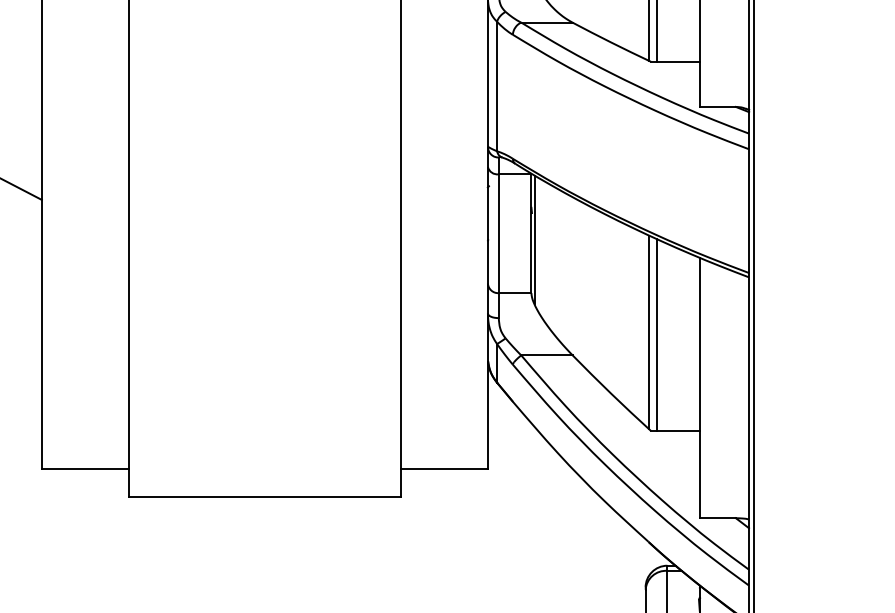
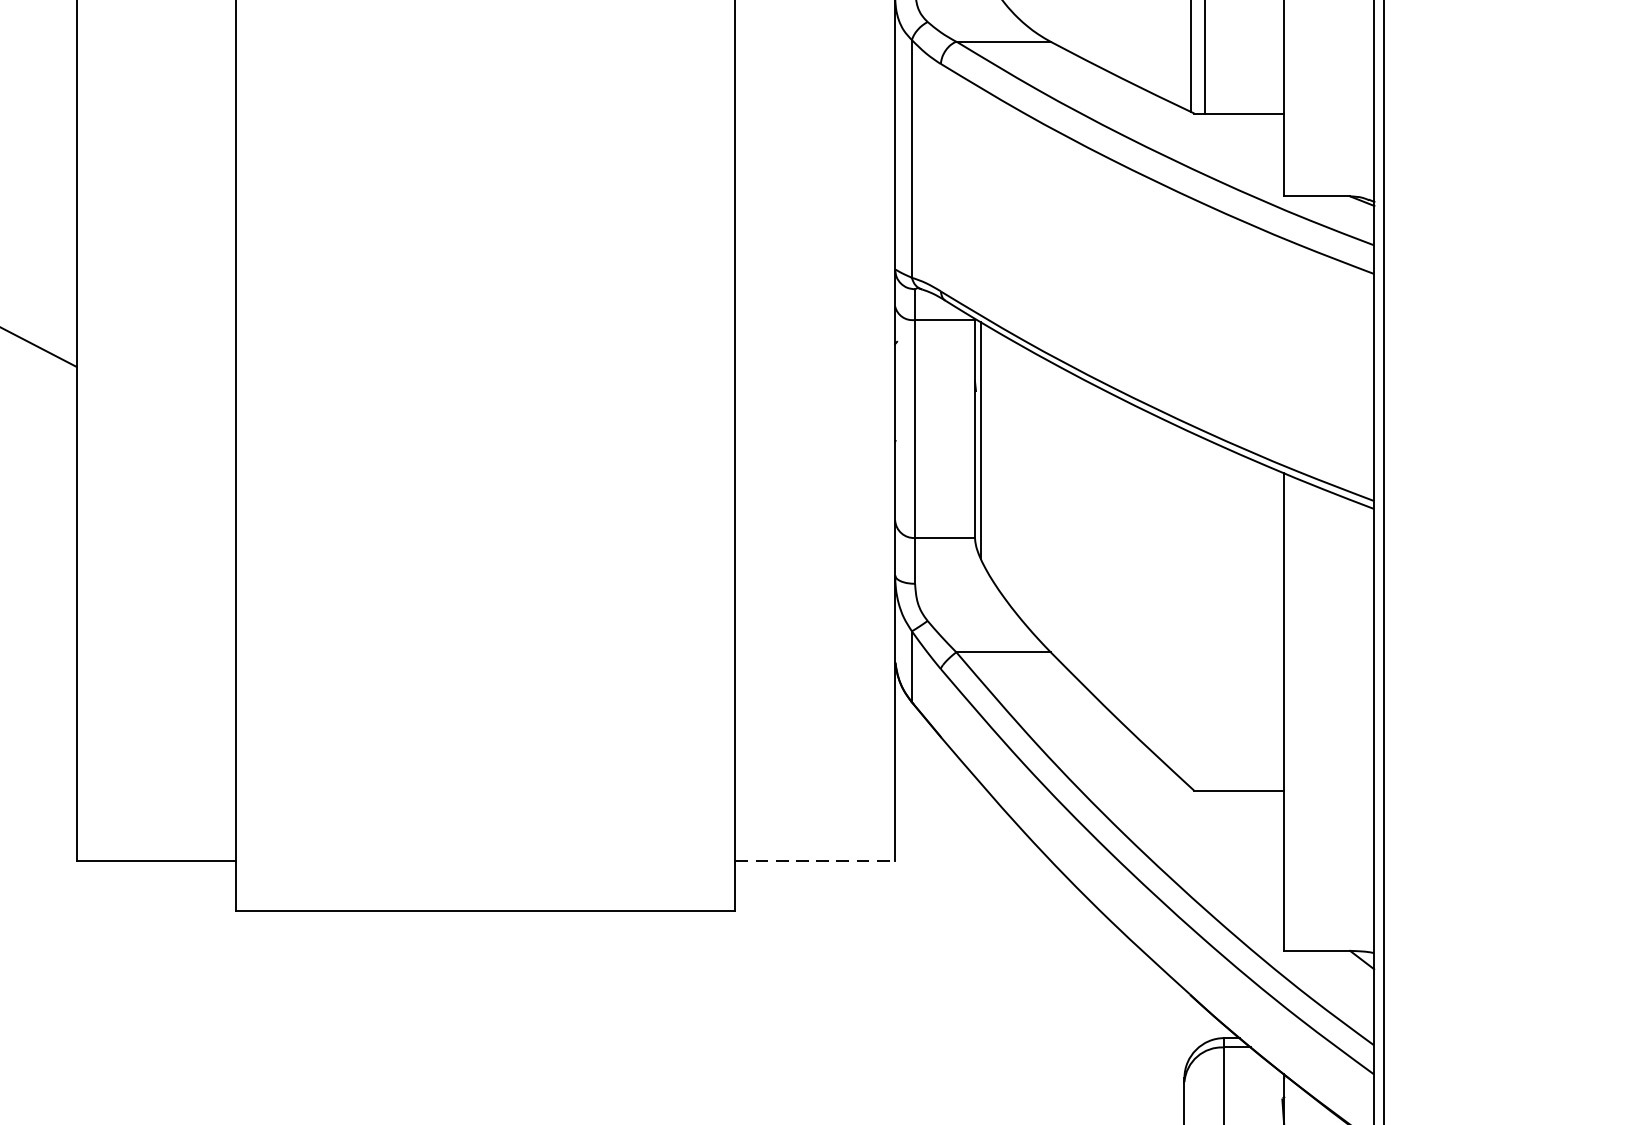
line: (649, 332) -> (1191, 610), removed
line: (656, 334) -> (1204, 613), removed
line: (444, 469) -> (815, 861), solid -> dashed

